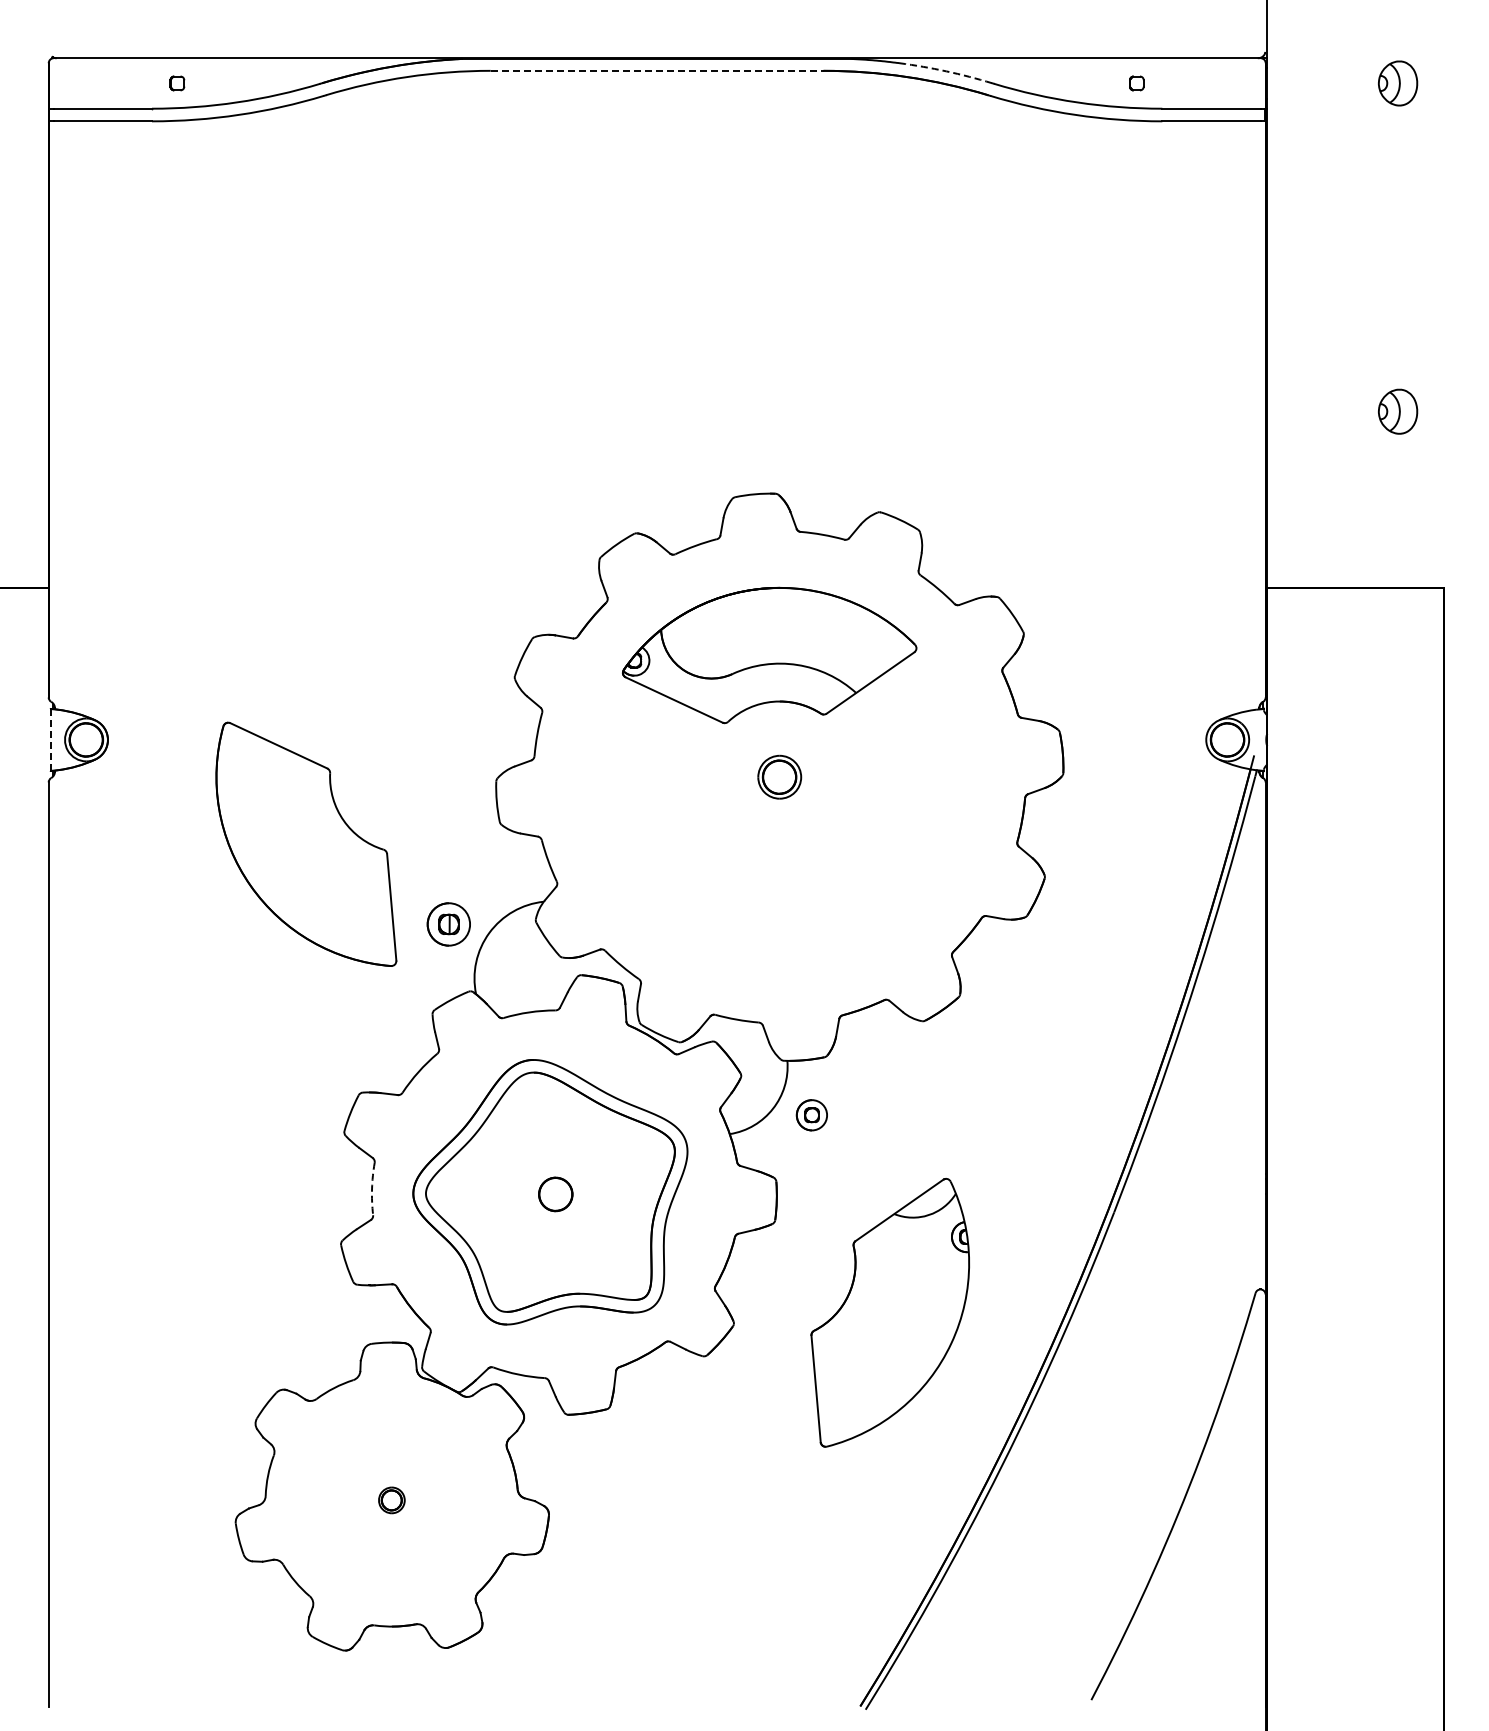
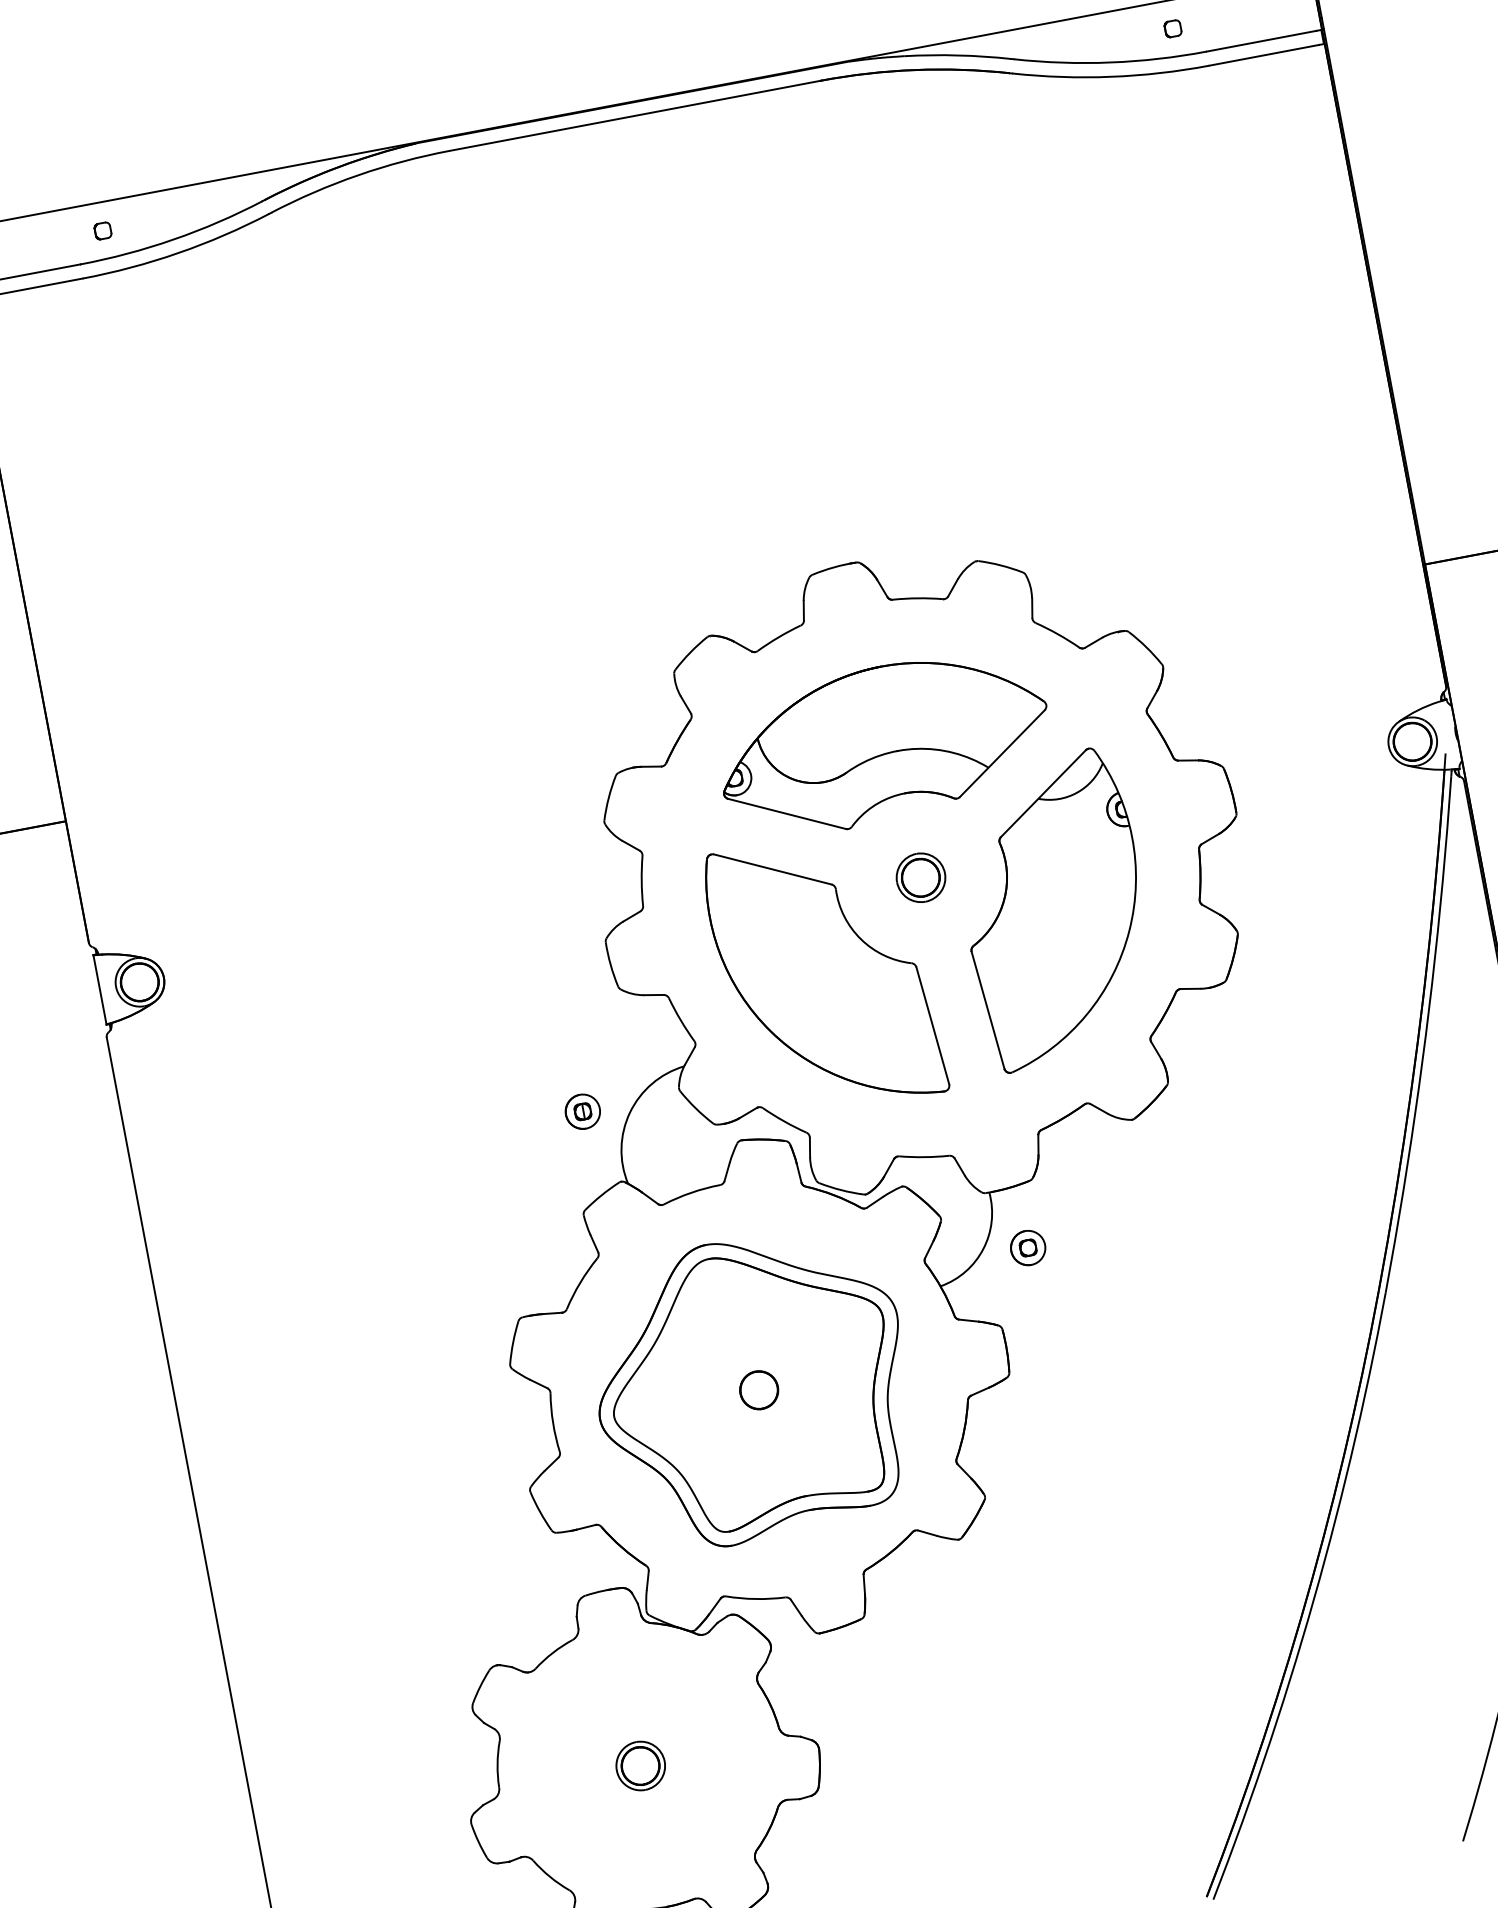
line: (657, 70) -> (635, 115), dashed -> solid
arc: (946, 71) -> (958, 55), dashed -> solid
line: (50, 739) -> (99, 989), dashed -> solid
part: (306, 843) -> (824, 972), moved
part: (448, 924) -> (582, 1111), size x0.71
arc: (372, 1189) -> (553, 1423), dashed -> solid
part: (889, 1312) -> (1053, 909), moved
part: (391, 1500) -> (640, 1766), size x1.67

